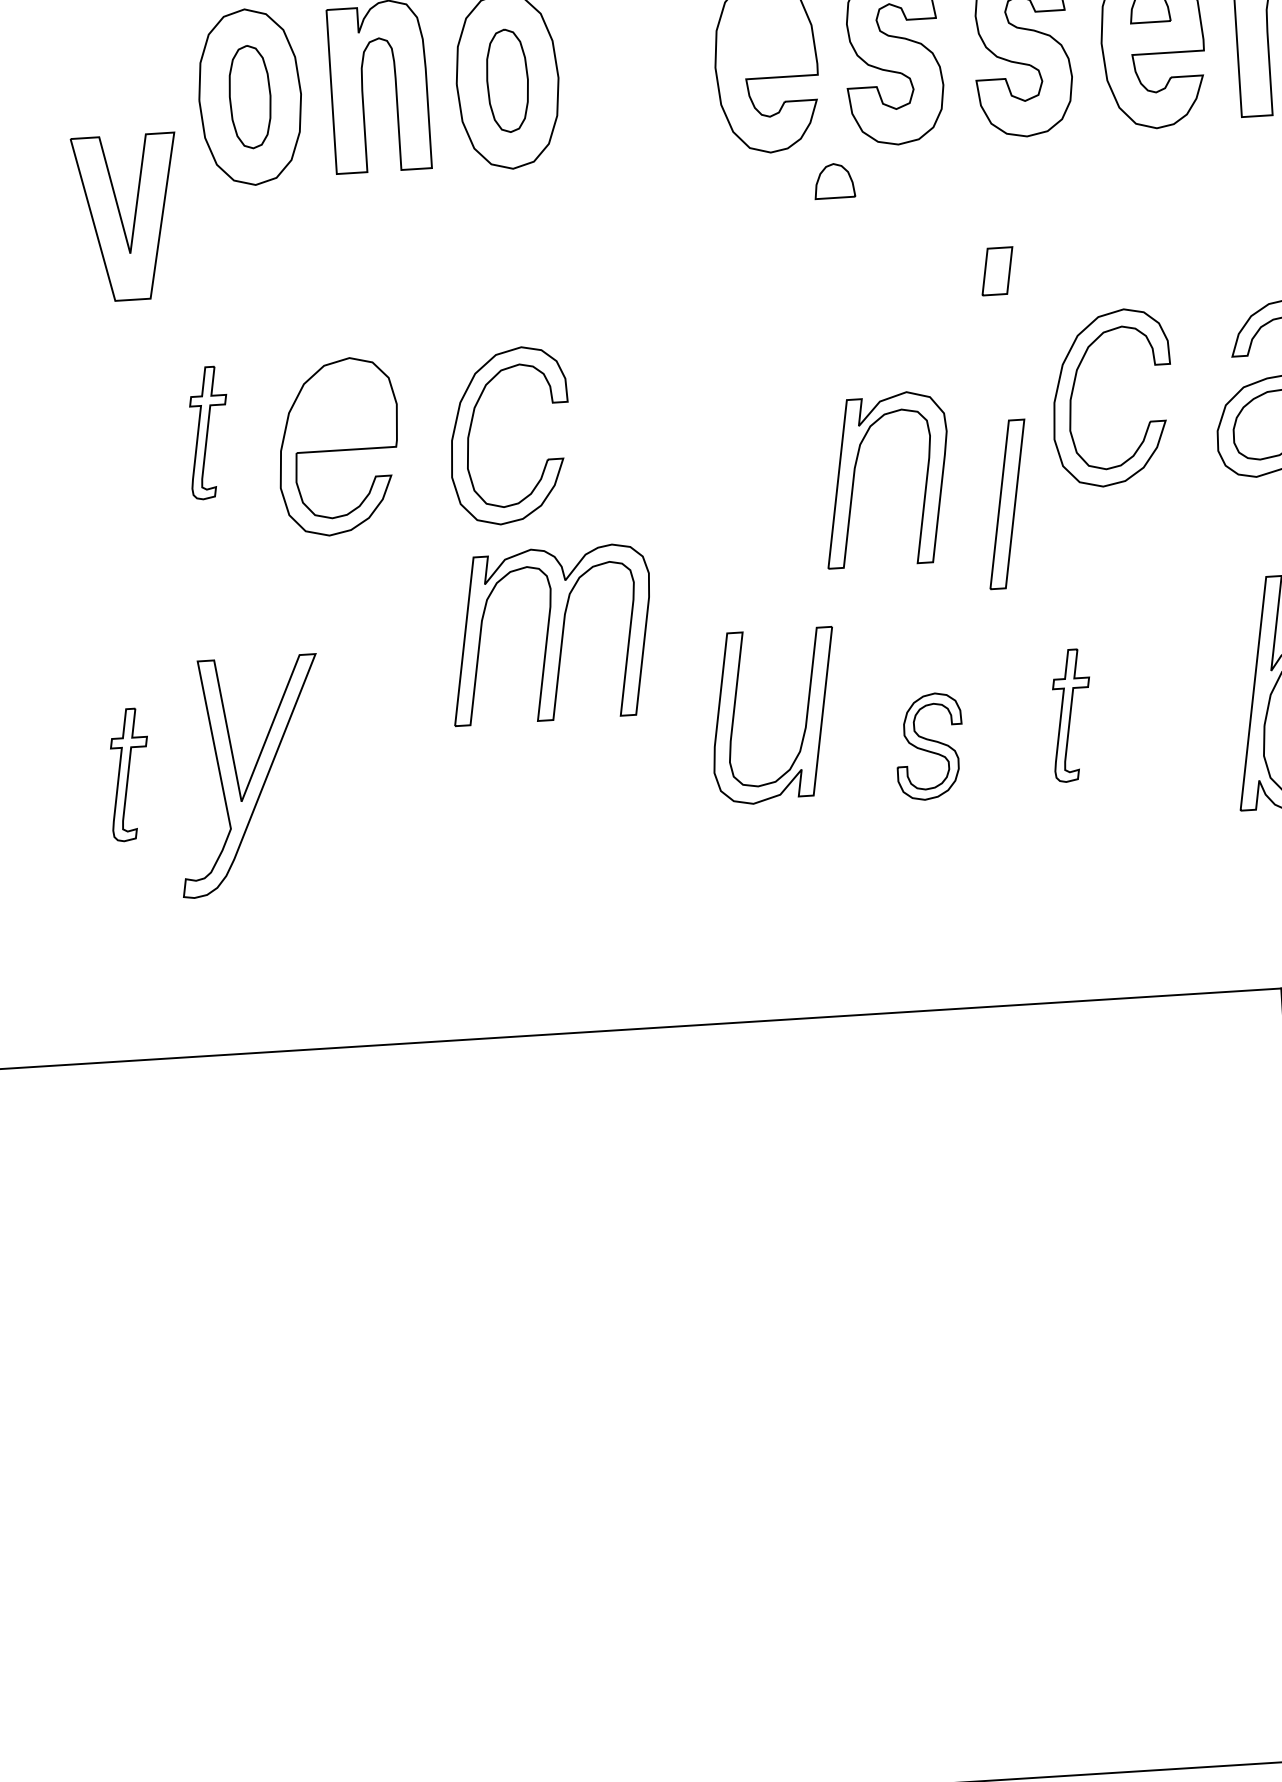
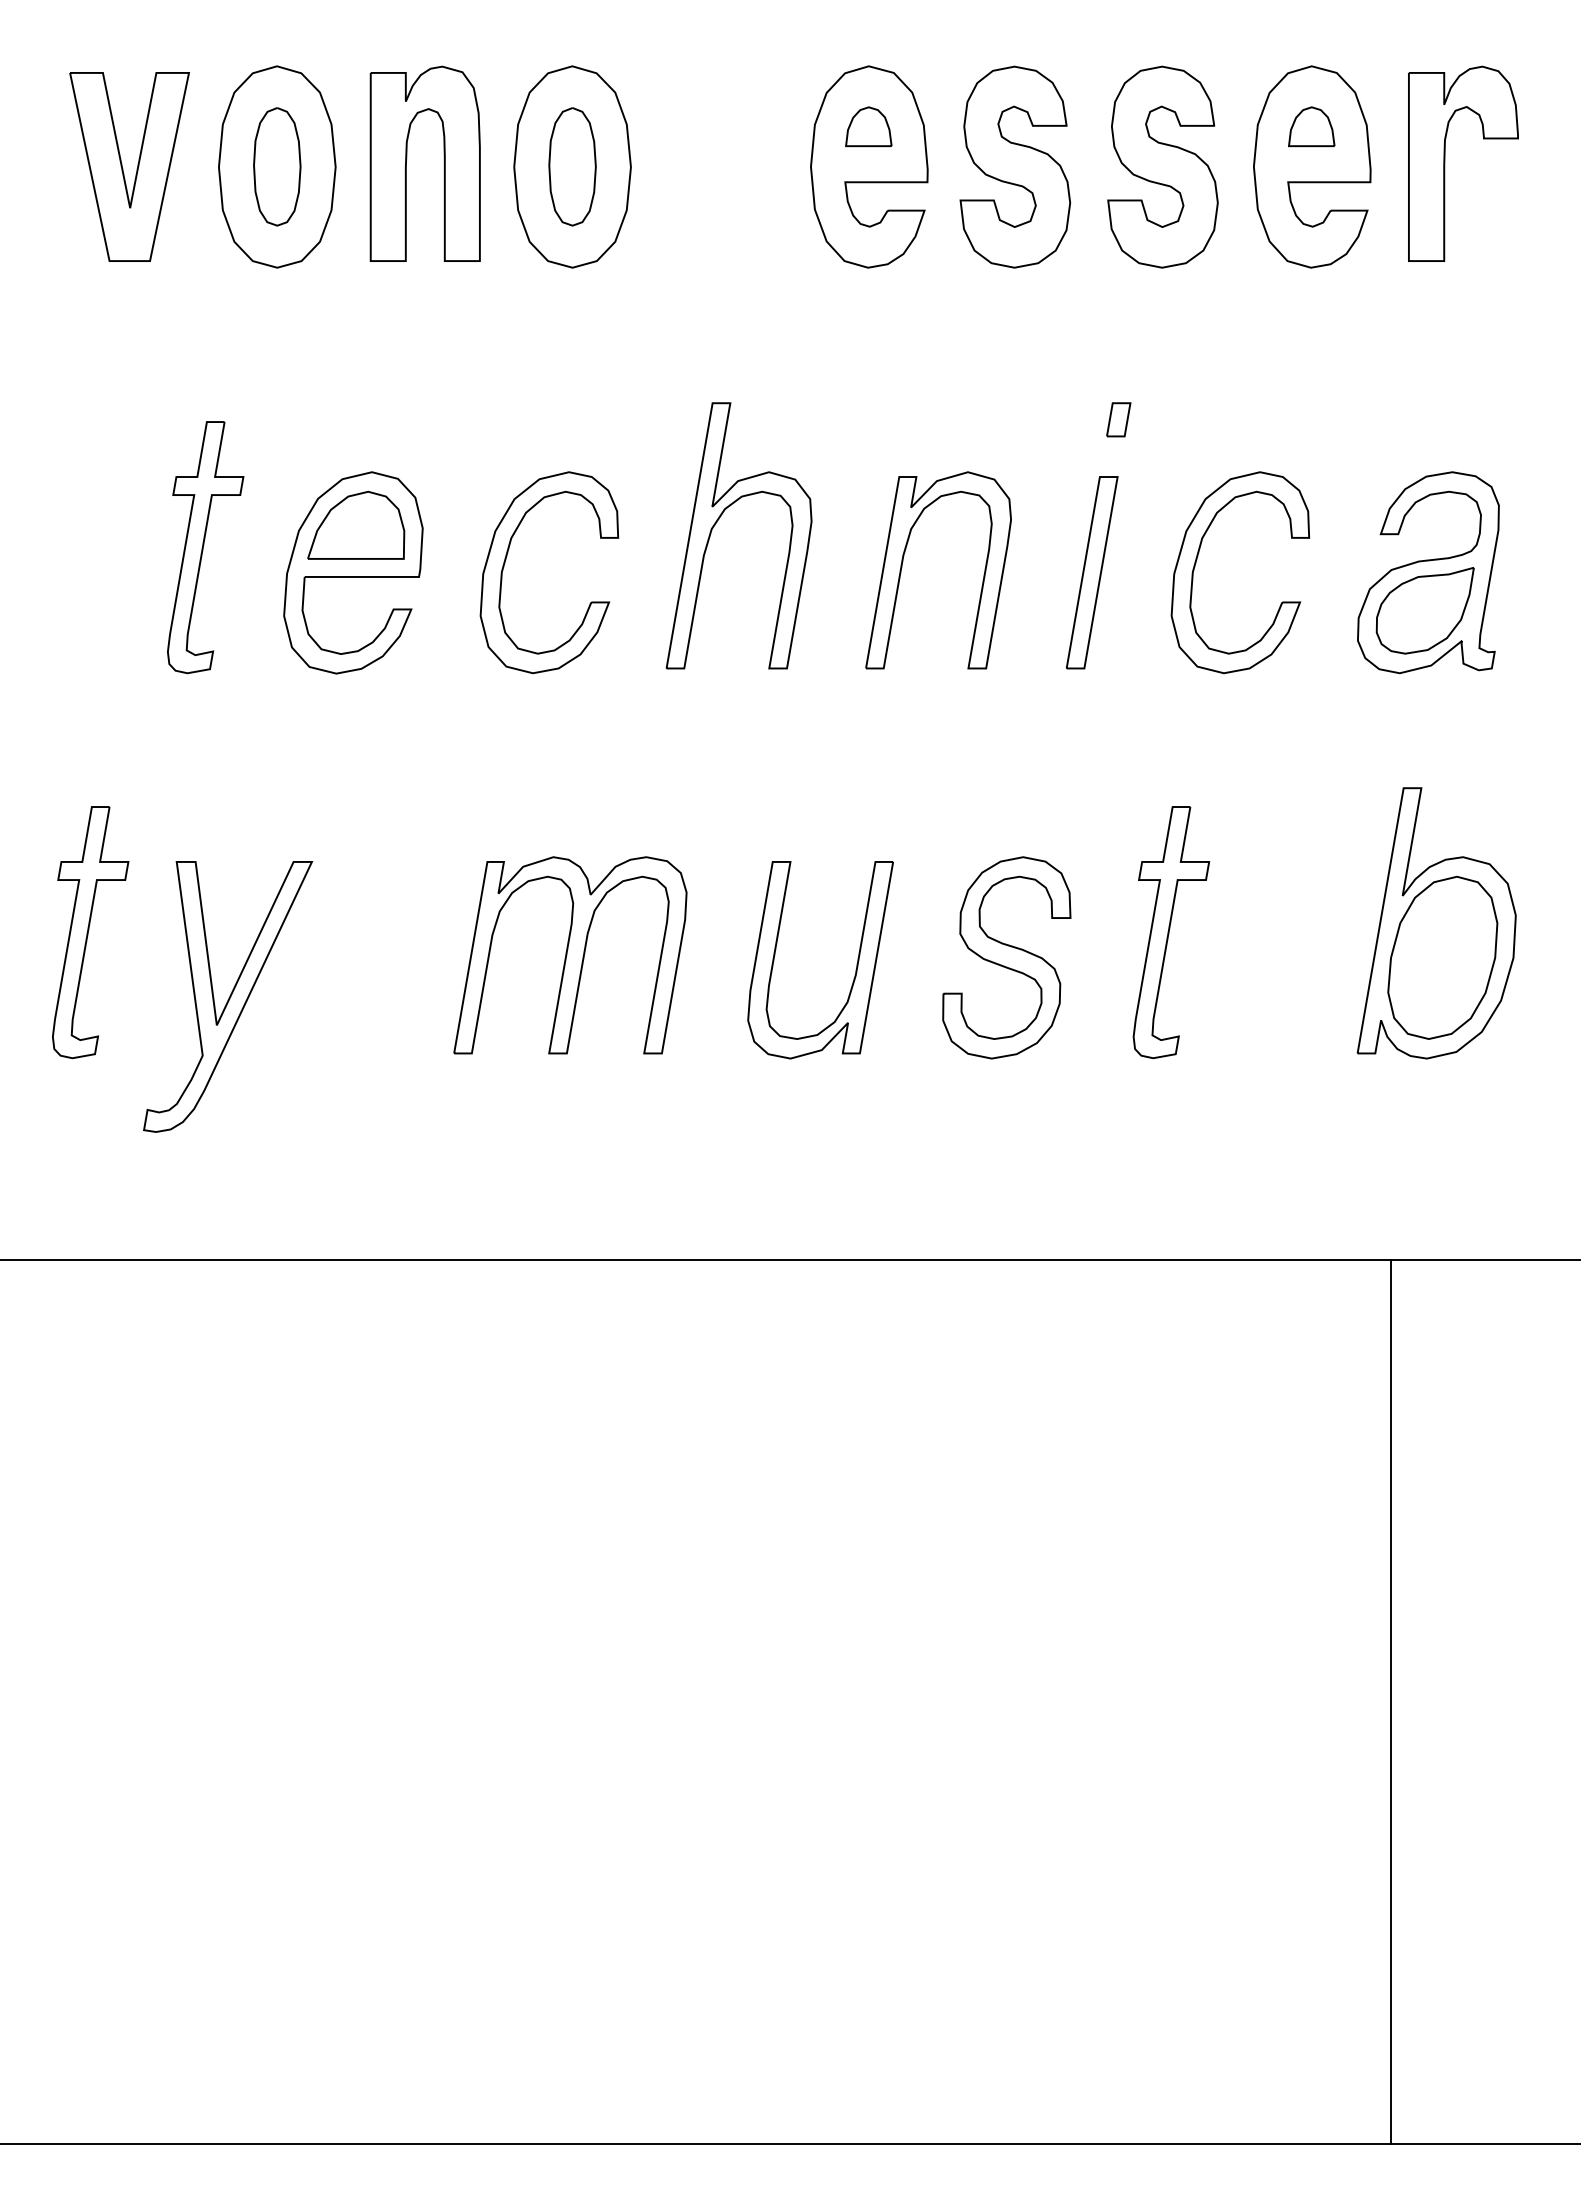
part: (834, 180) -> (868, 126), moved
part: (122, 219) -> (123, 168), moved
part: (997, 271) -> (1118, 419), size x0.62
part: (653, 382) -> (717, 522), added
part: (338, 404) -> (356, 524), added
part: (208, 432) -> (205, 547), size x1.67
part: (855, 474) -> (903, 562), moved
part: (1006, 504) -> (1091, 572), moved
part: (551, 634) -> (570, 955), moved
part: (1071, 715) -> (1171, 932), size x1.67
part: (805, 717) -> (856, 963), moved
part: (929, 746) -> (1006, 957), size x1.67
part: (129, 774) -> (90, 932), size x1.67
part: (250, 775) -> (228, 996), moved

